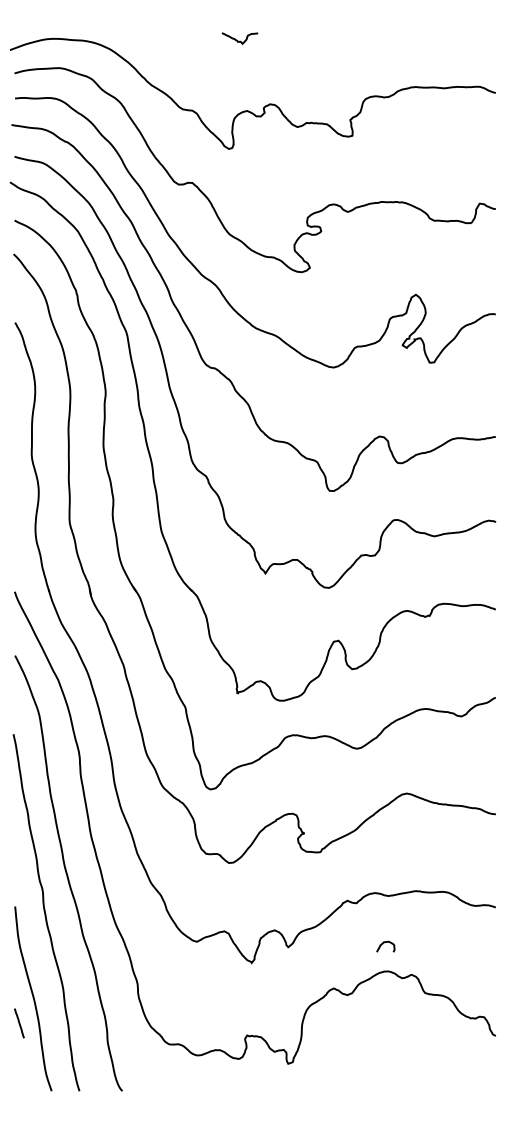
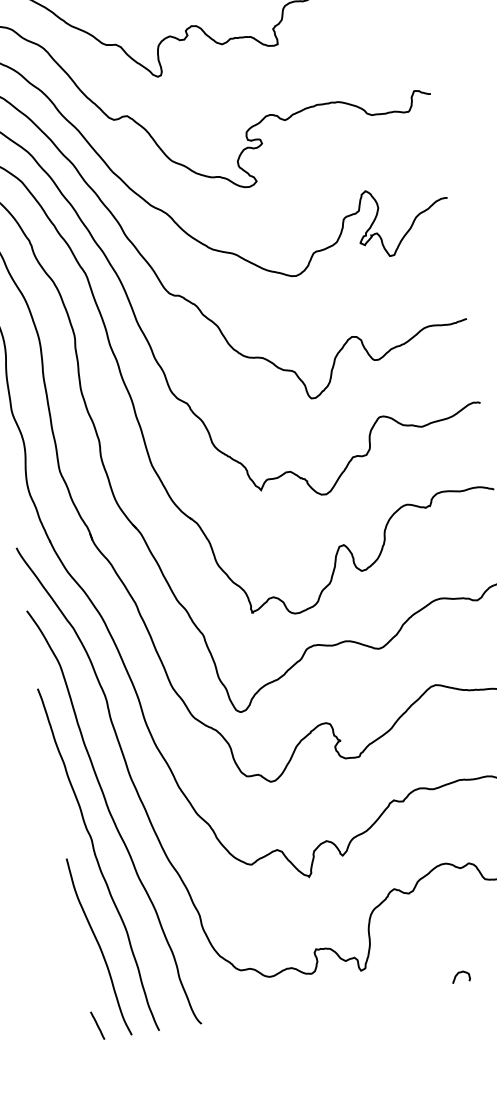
curve: (384, 943) -> (459, 973), moved
line: (19, 1023) -> (97, 1025), moved

